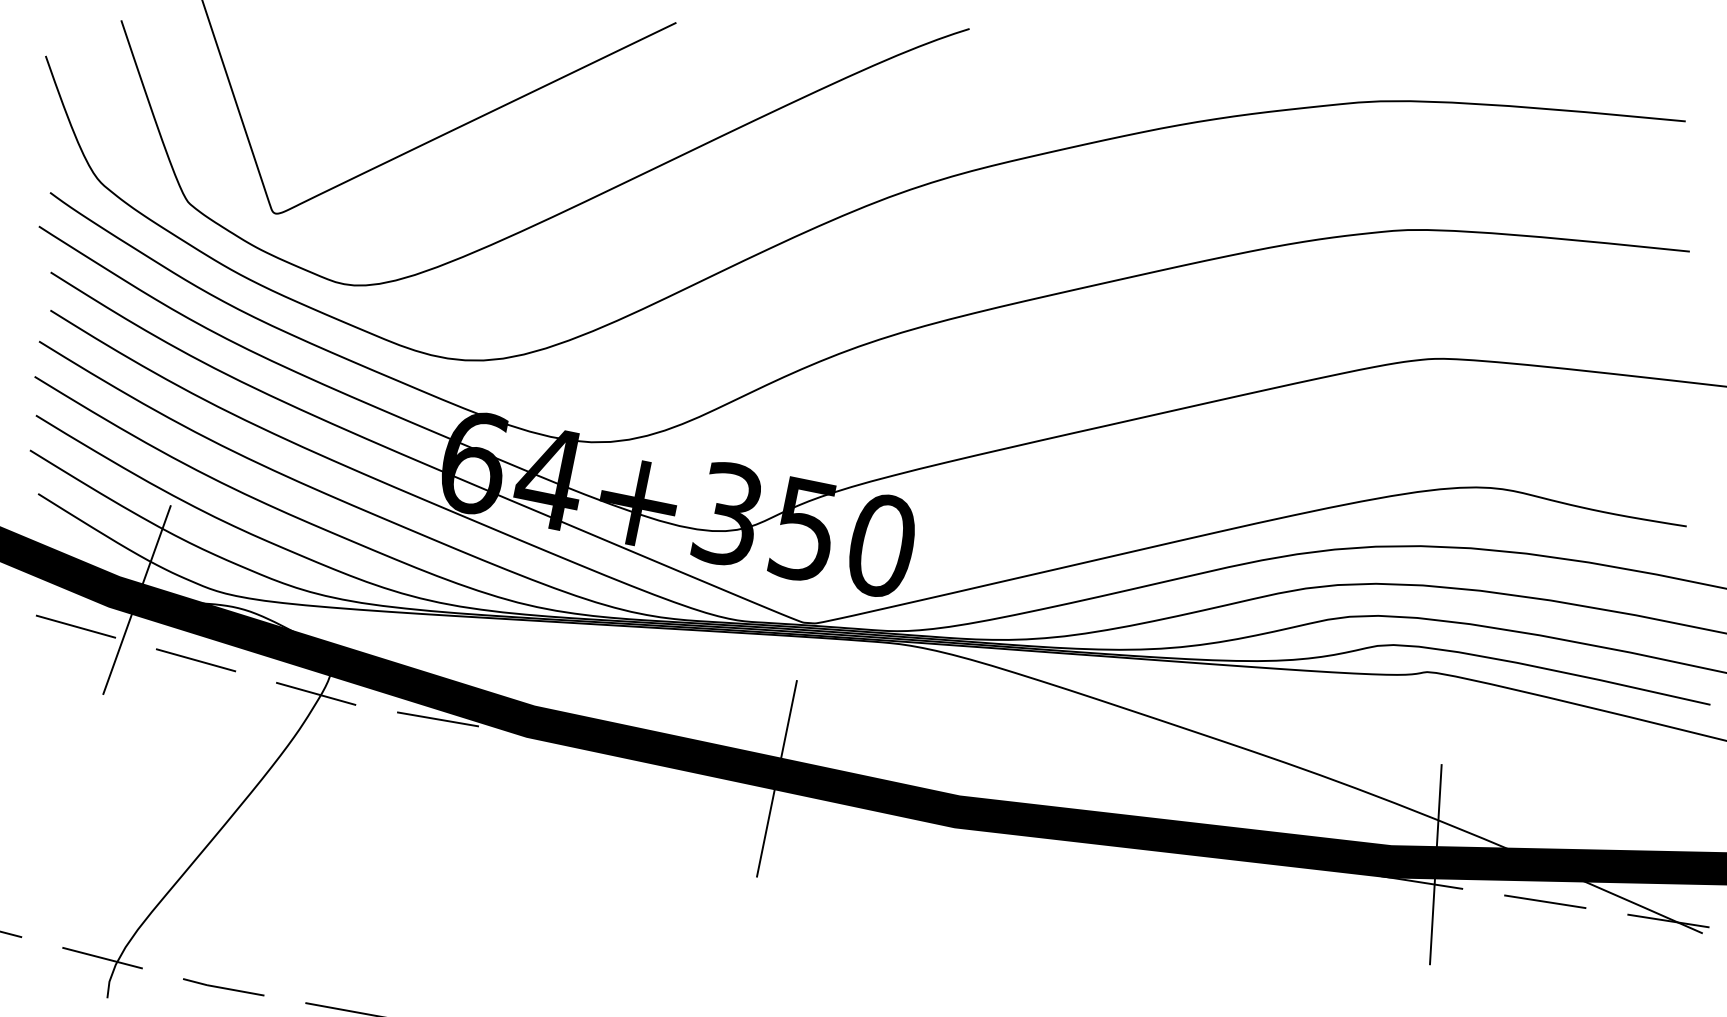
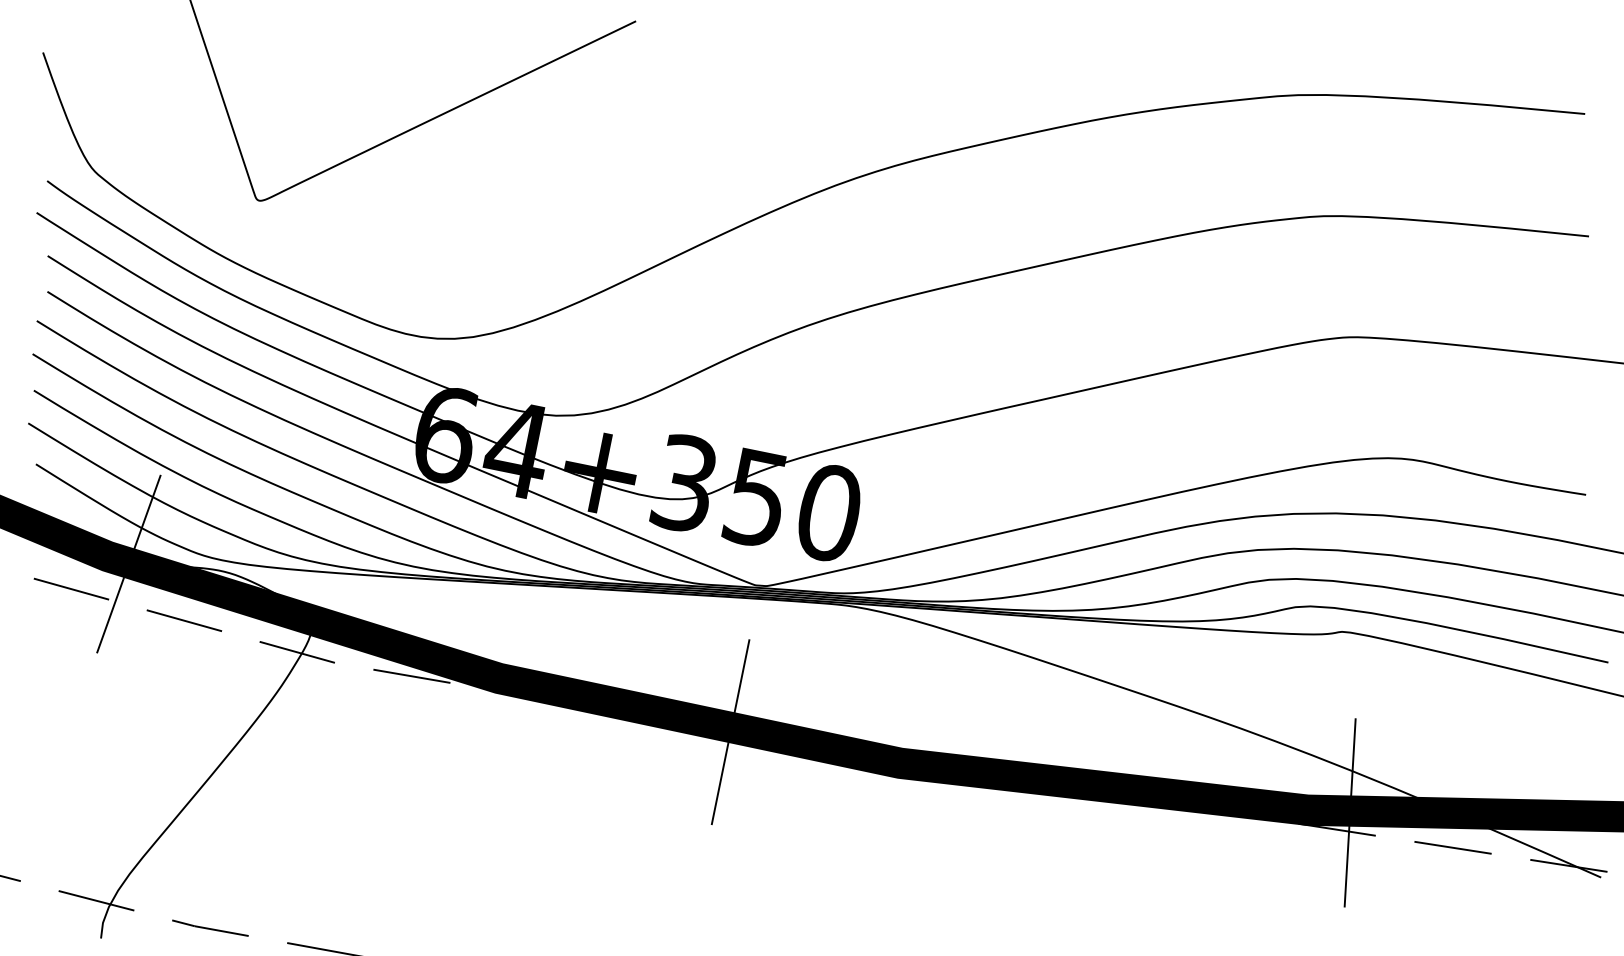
curve: (570, 207) -> (536, 194), removed

